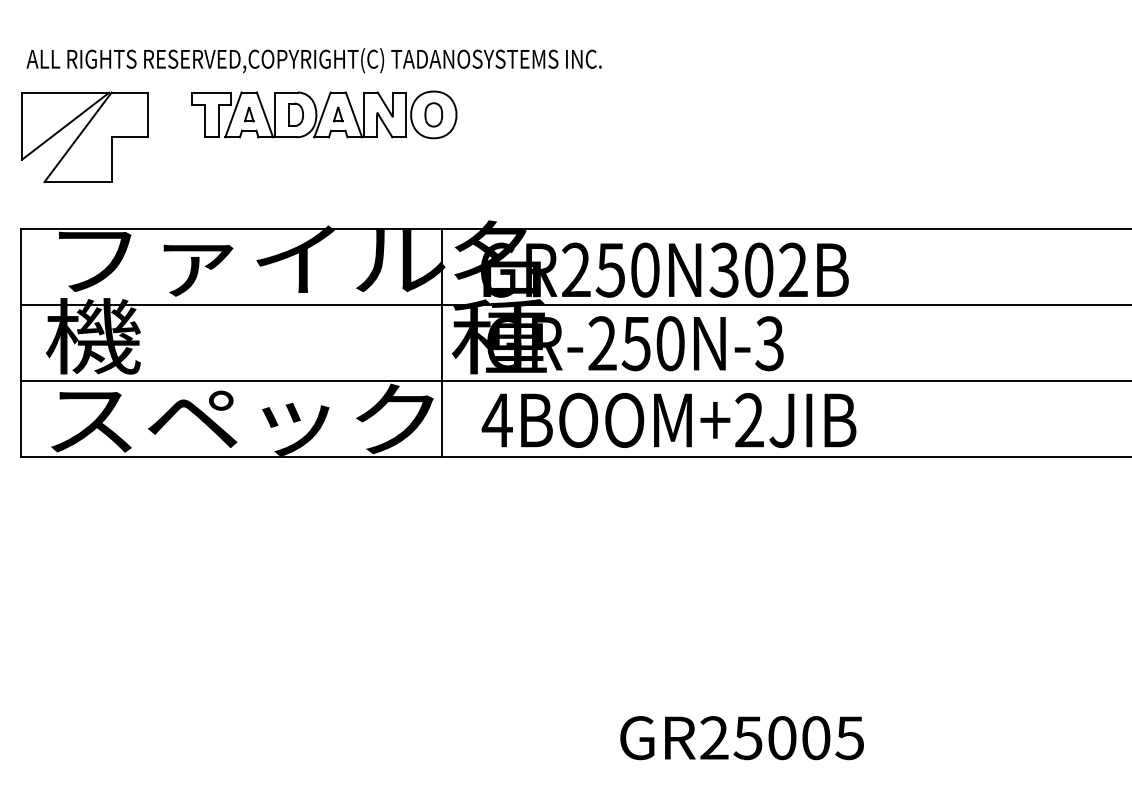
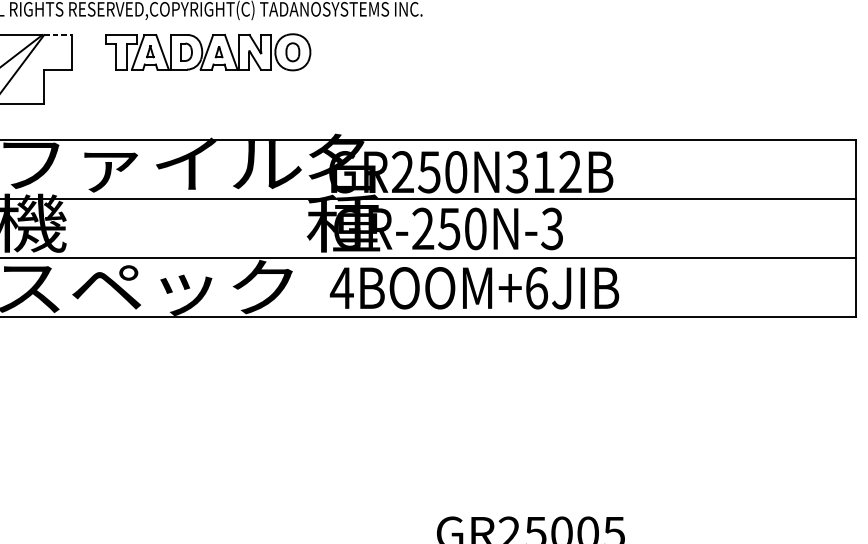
line: (129, 92) -> (57, 35), solid -> dashed
text: (759, 269) -> (544, 171), GR250N302B -> GR250N312B
line: (442, 342) -> (299, 228), removed
text: (749, 419) -> (536, 287), 4BOOM+2JIB -> 4BOOM+6JIB

